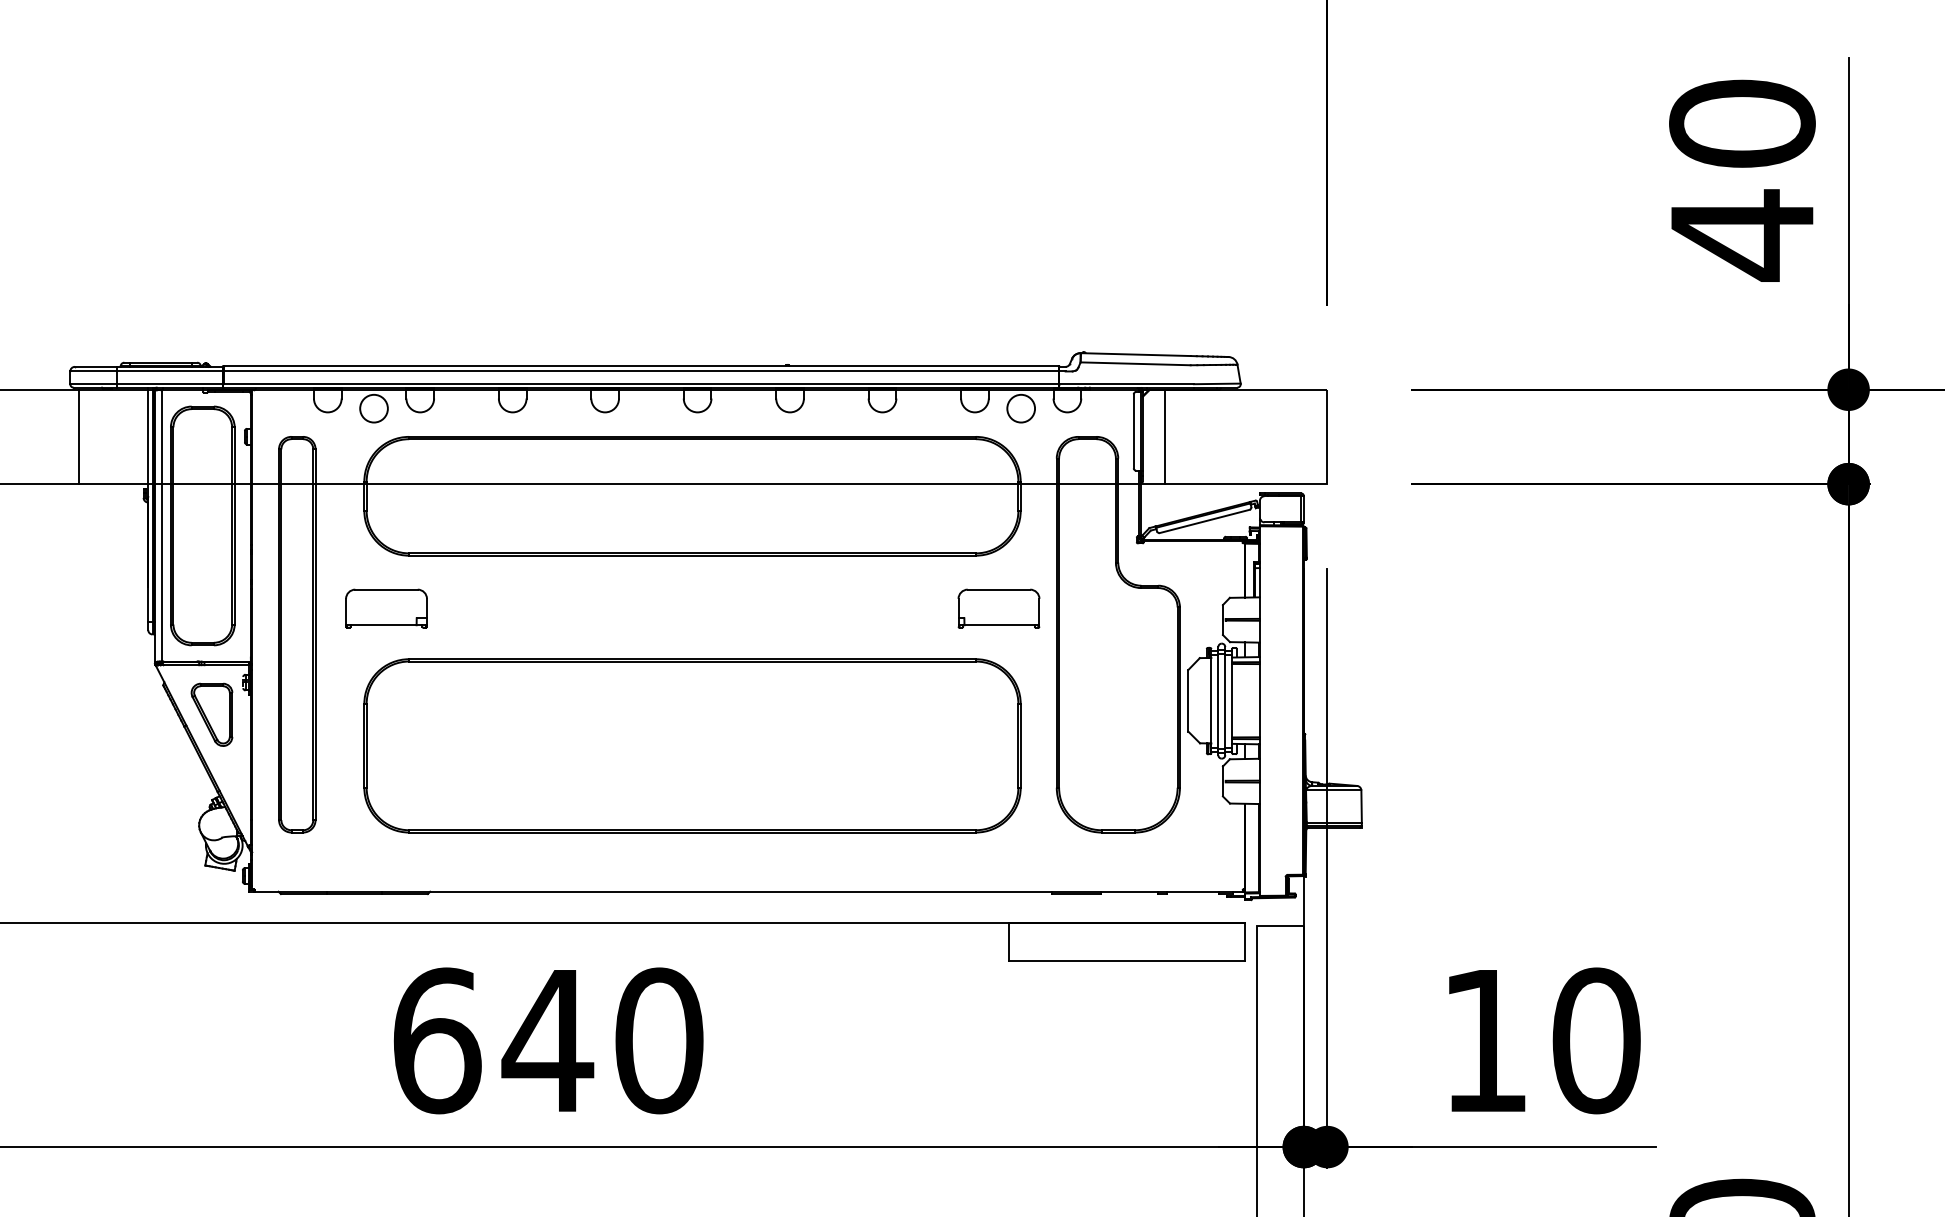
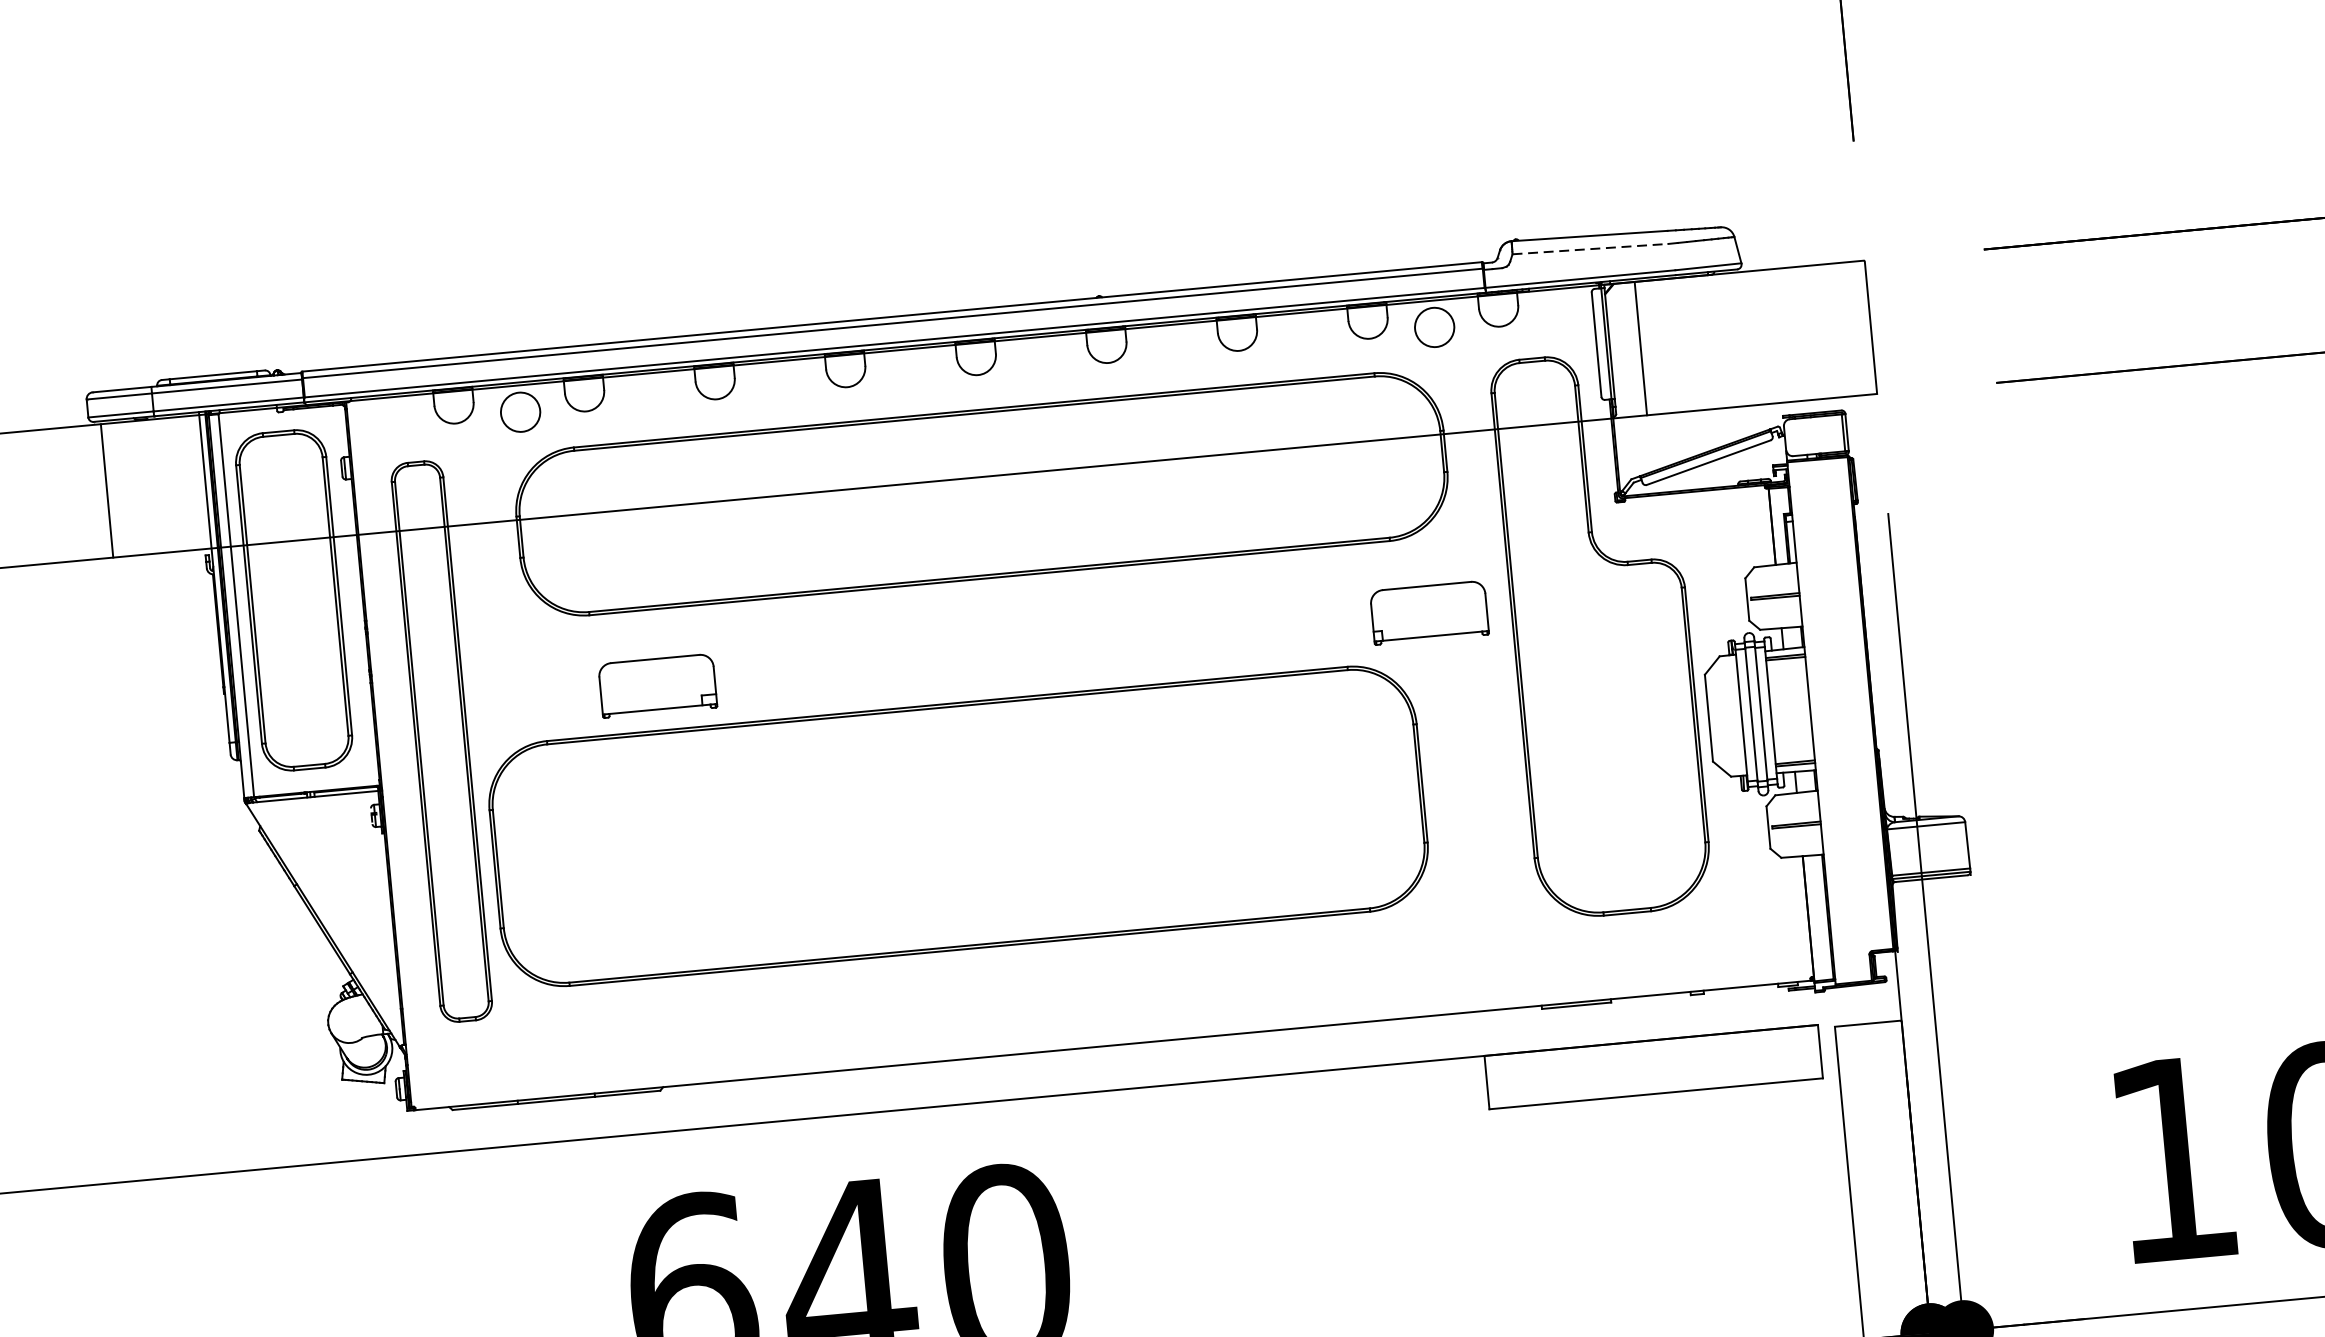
line: (1136, 363) -> (1591, 248), solid -> dashed
part: (386, 608) -> (657, 685), moved
part: (211, 714) -> (331, 865), removed
part: (692, 745) -> (958, 825), moved

